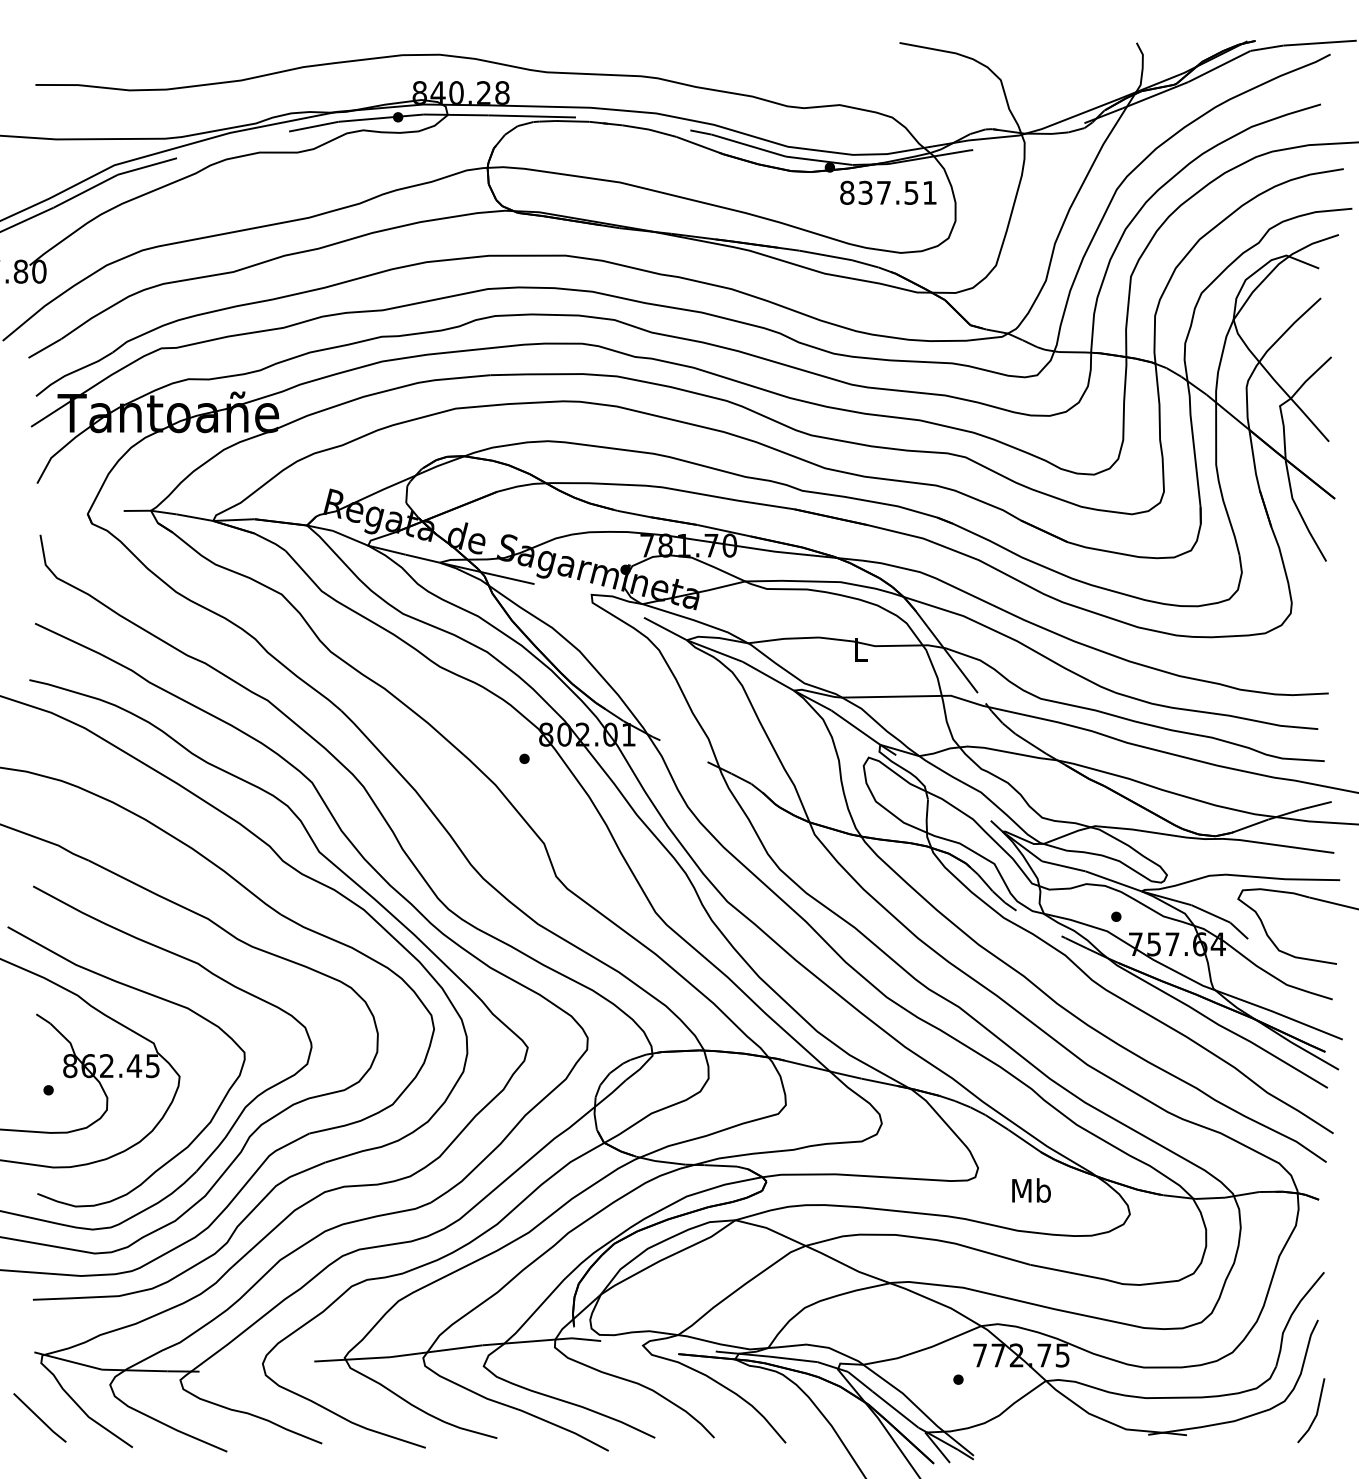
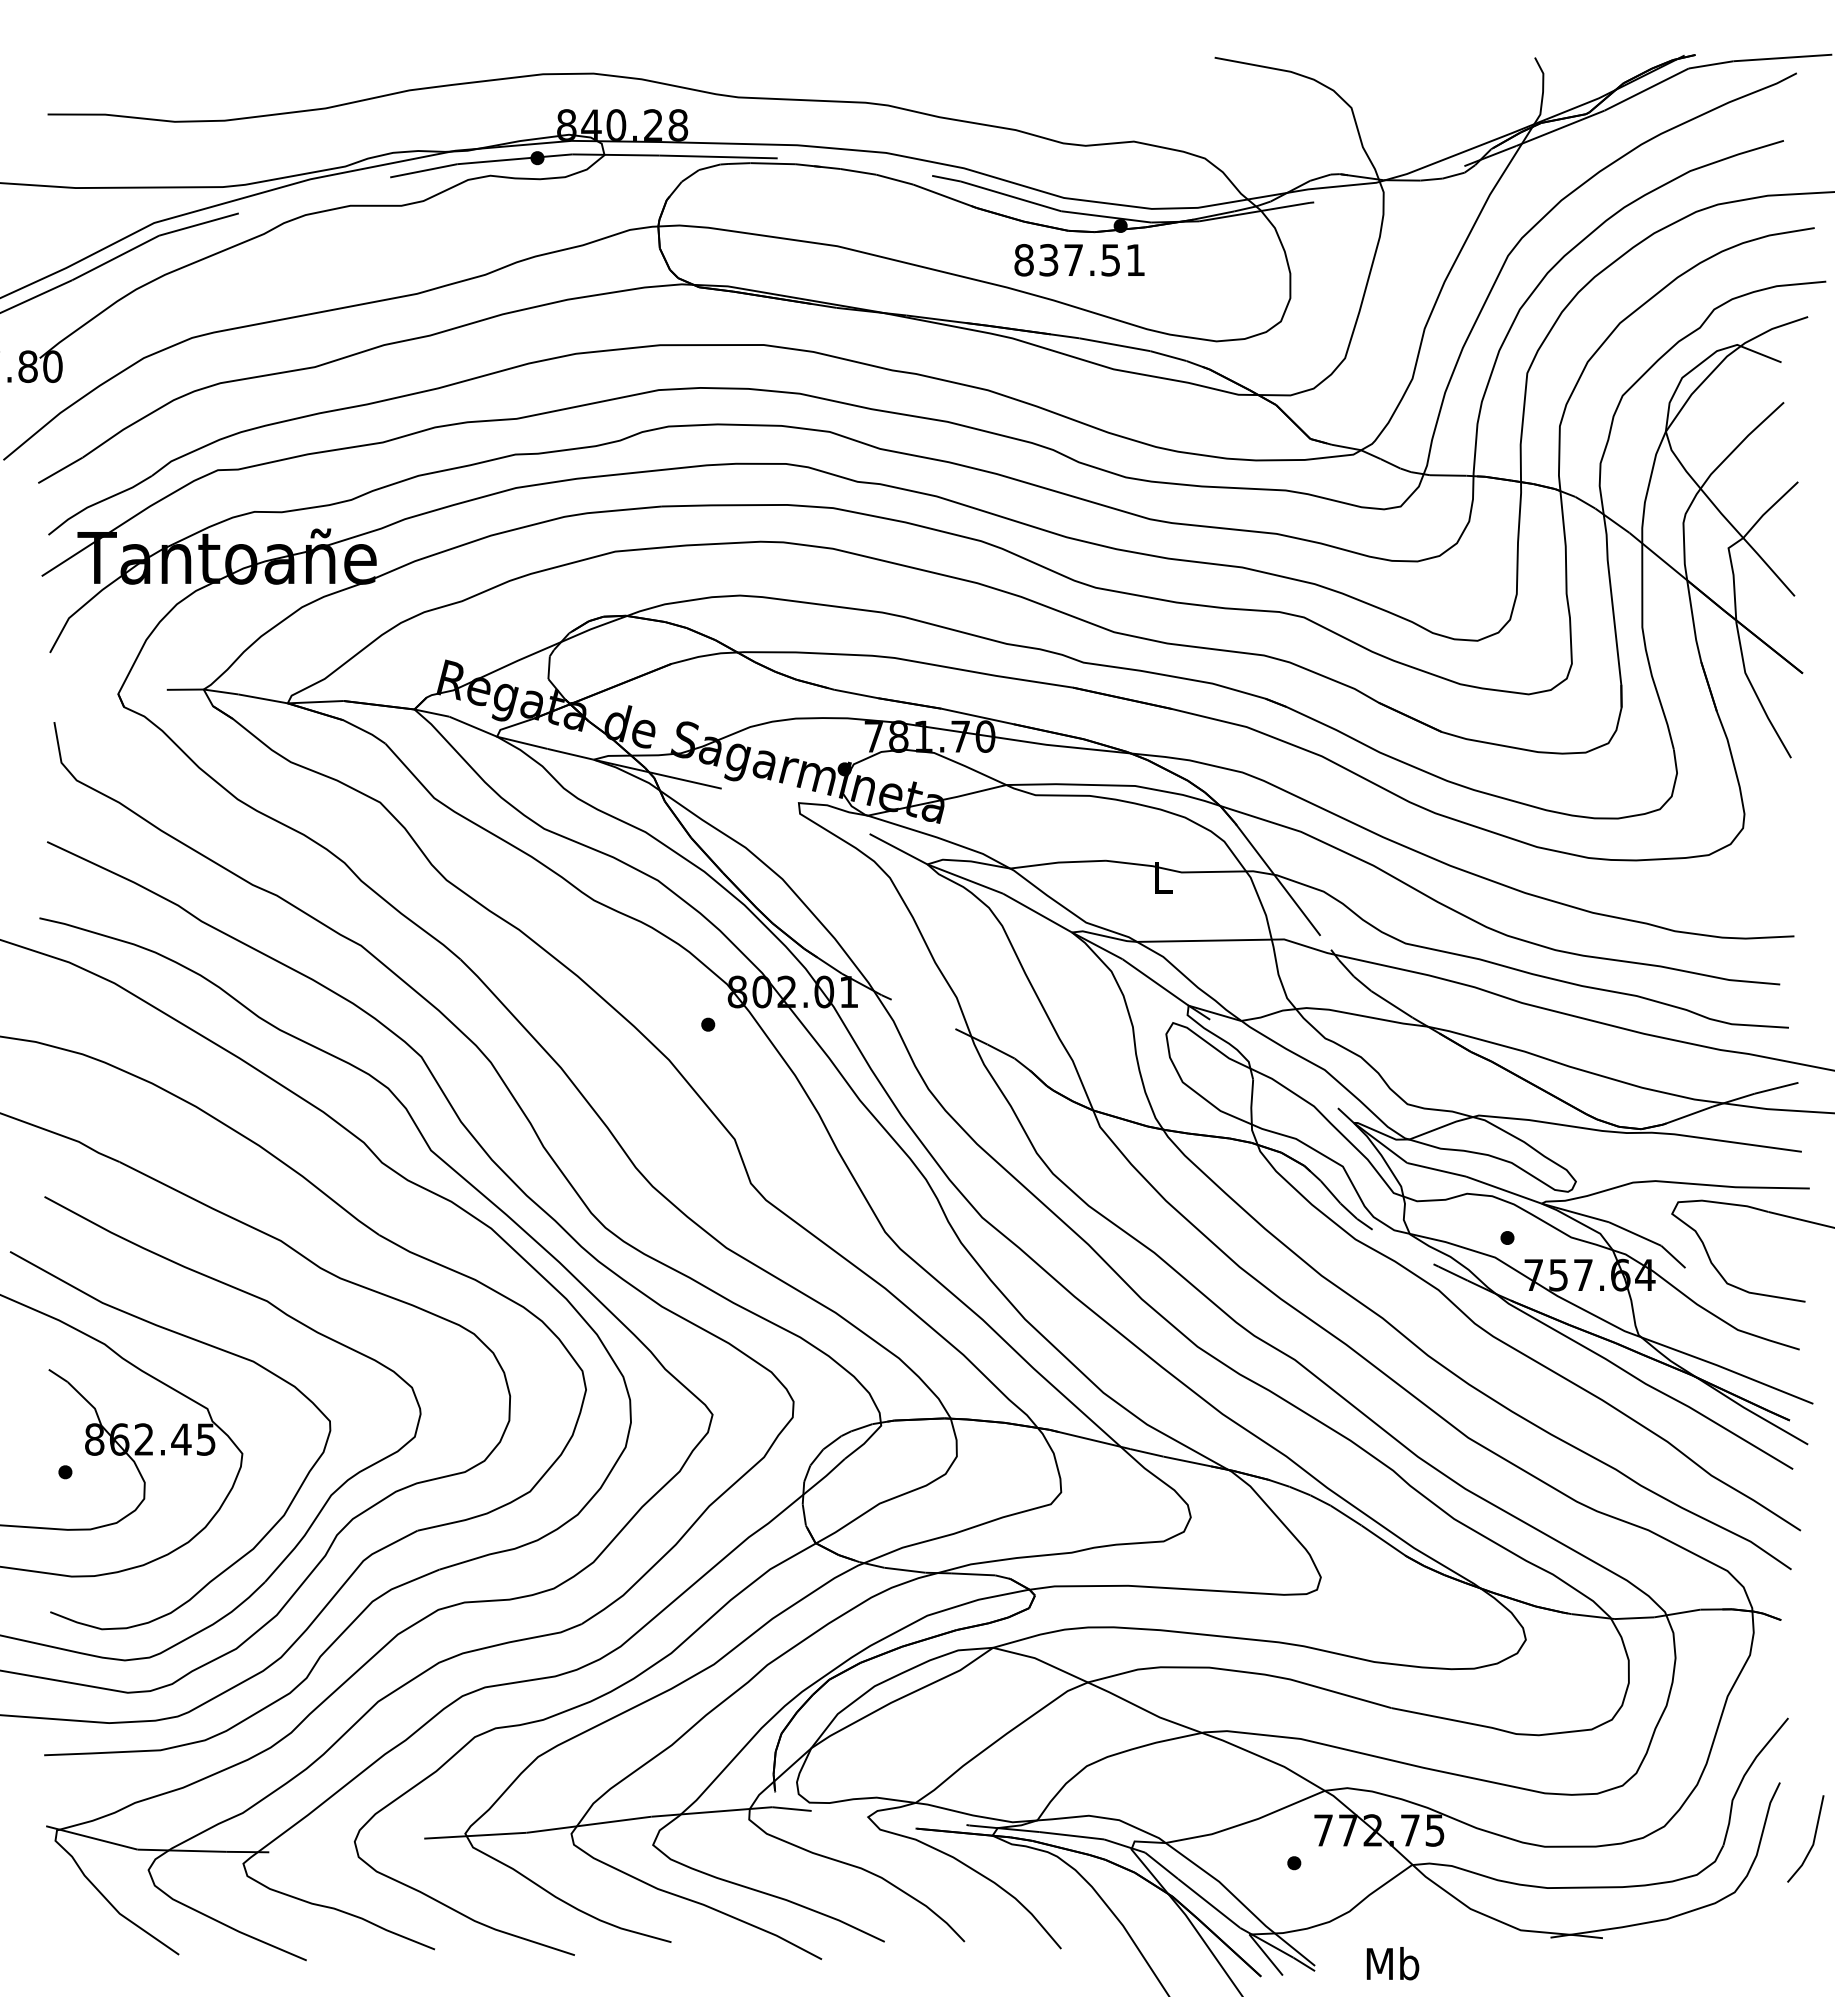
text: (888, 193) -> (1079, 260), moved
text: (1031, 1190) -> (1392, 1963), moved
line: (1316, 1410) -> (1813, 1838), moved
line: (39, 1417) -> (53, 1914), removed

